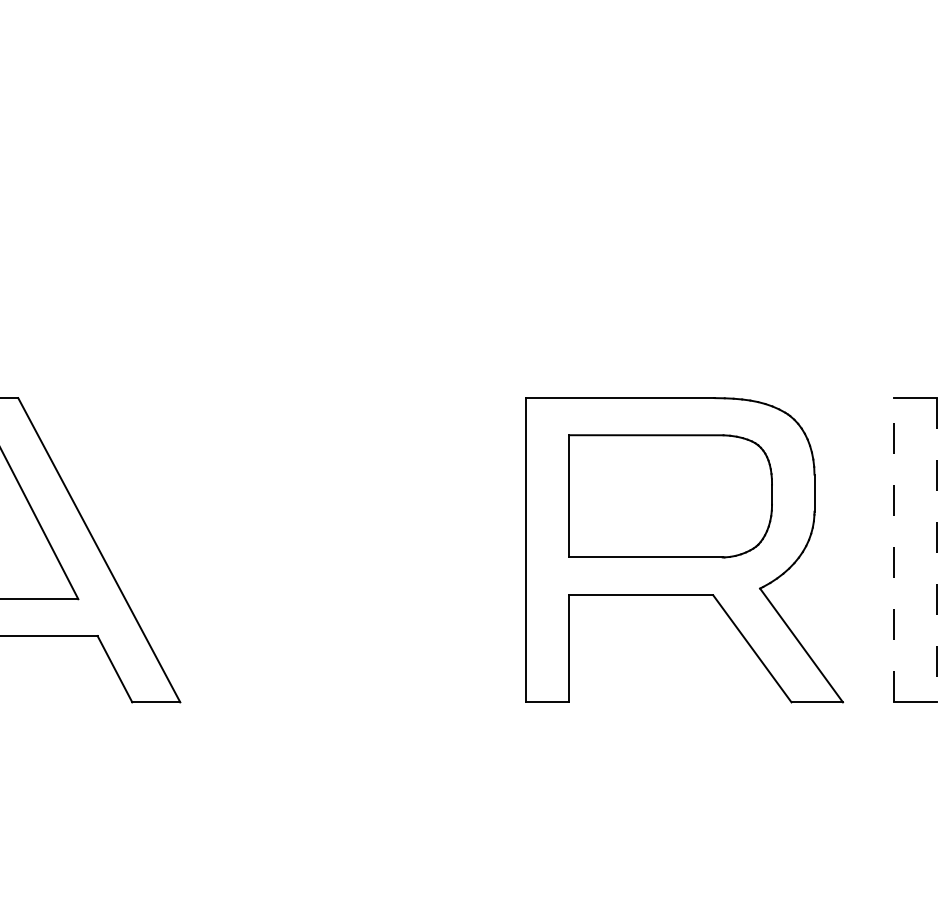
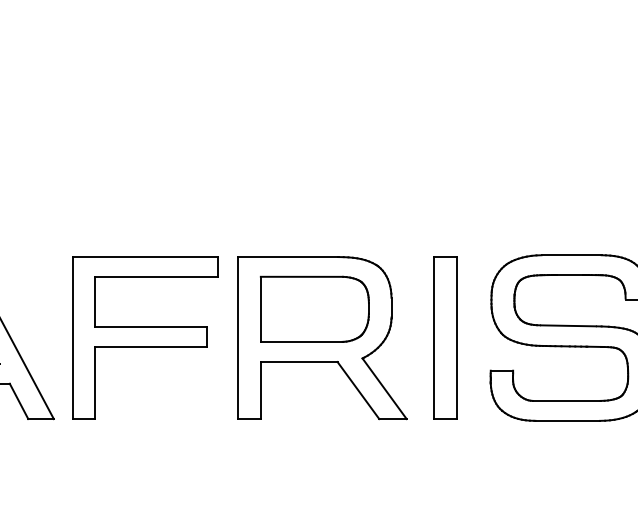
part: (352, 549) -> (145, 337), added
line: (893, 551) -> (433, 338), dashed -> solid
line: (936, 551) -> (456, 338), dashed -> solid

